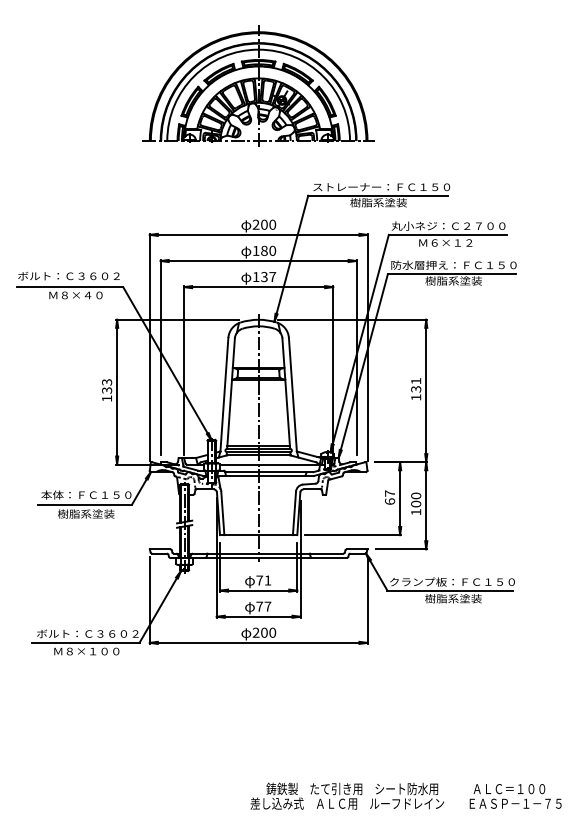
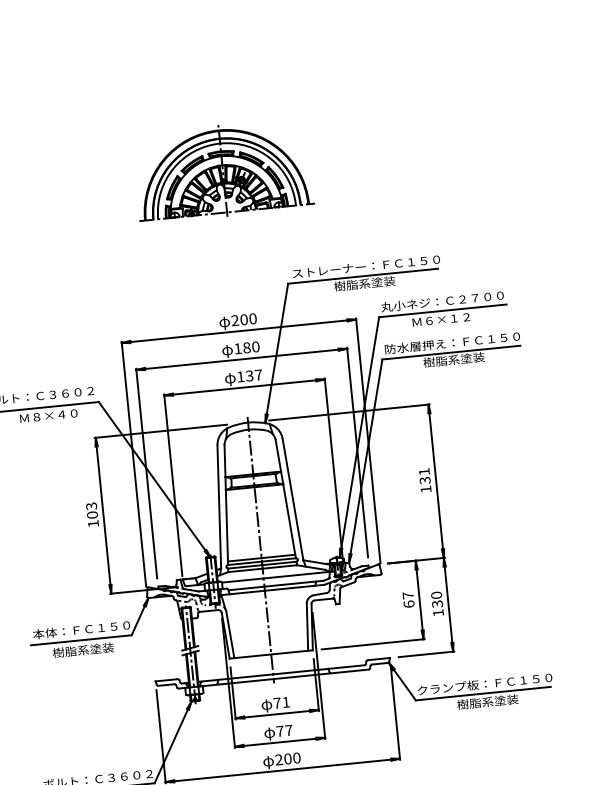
part: (258, 85) -> (222, 170), size x0.7
text: (107, 390) -> (92, 514), 133 -> 103
text: (416, 503) -> (437, 603), 100 -> 130

